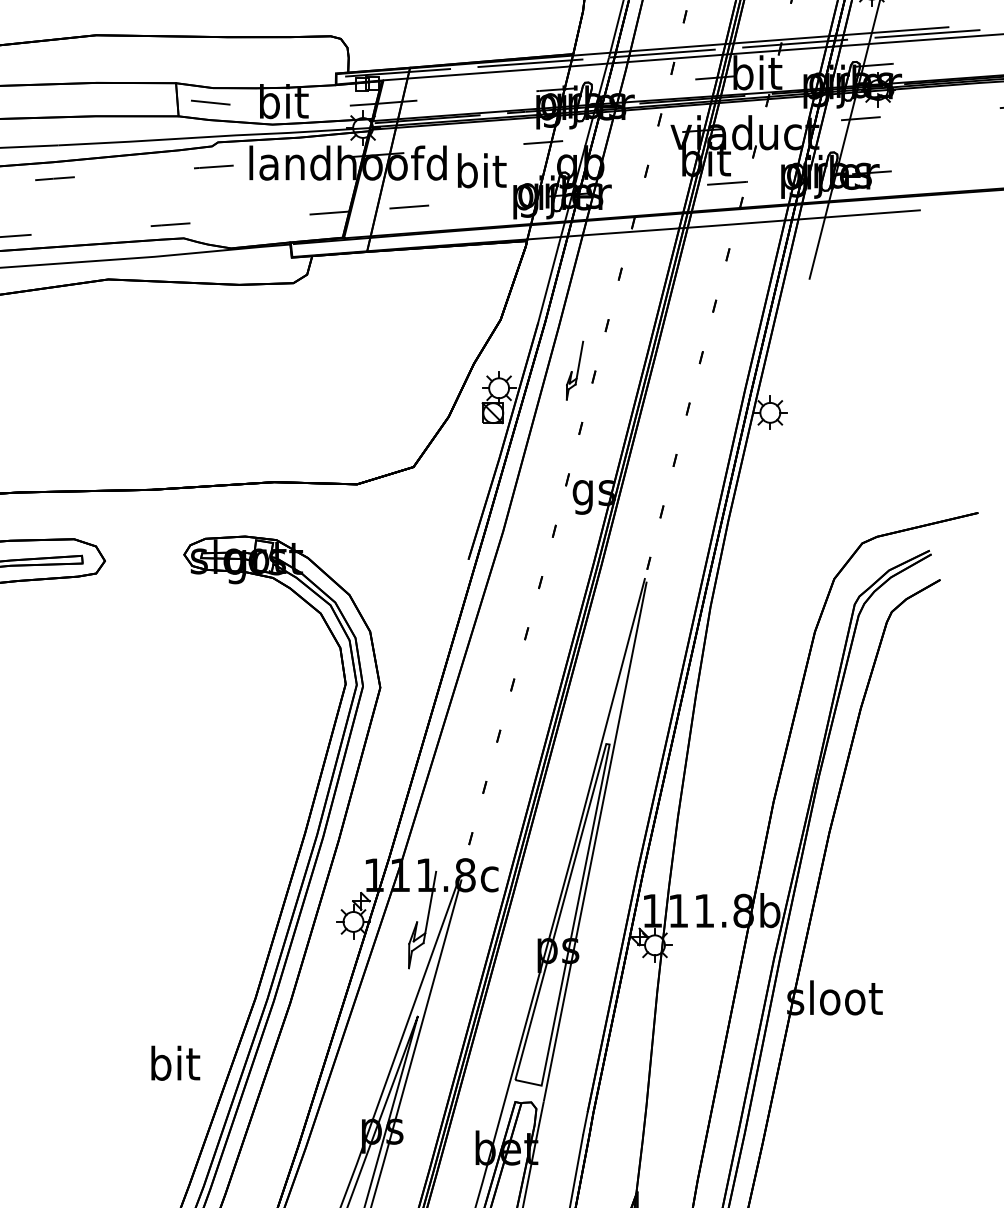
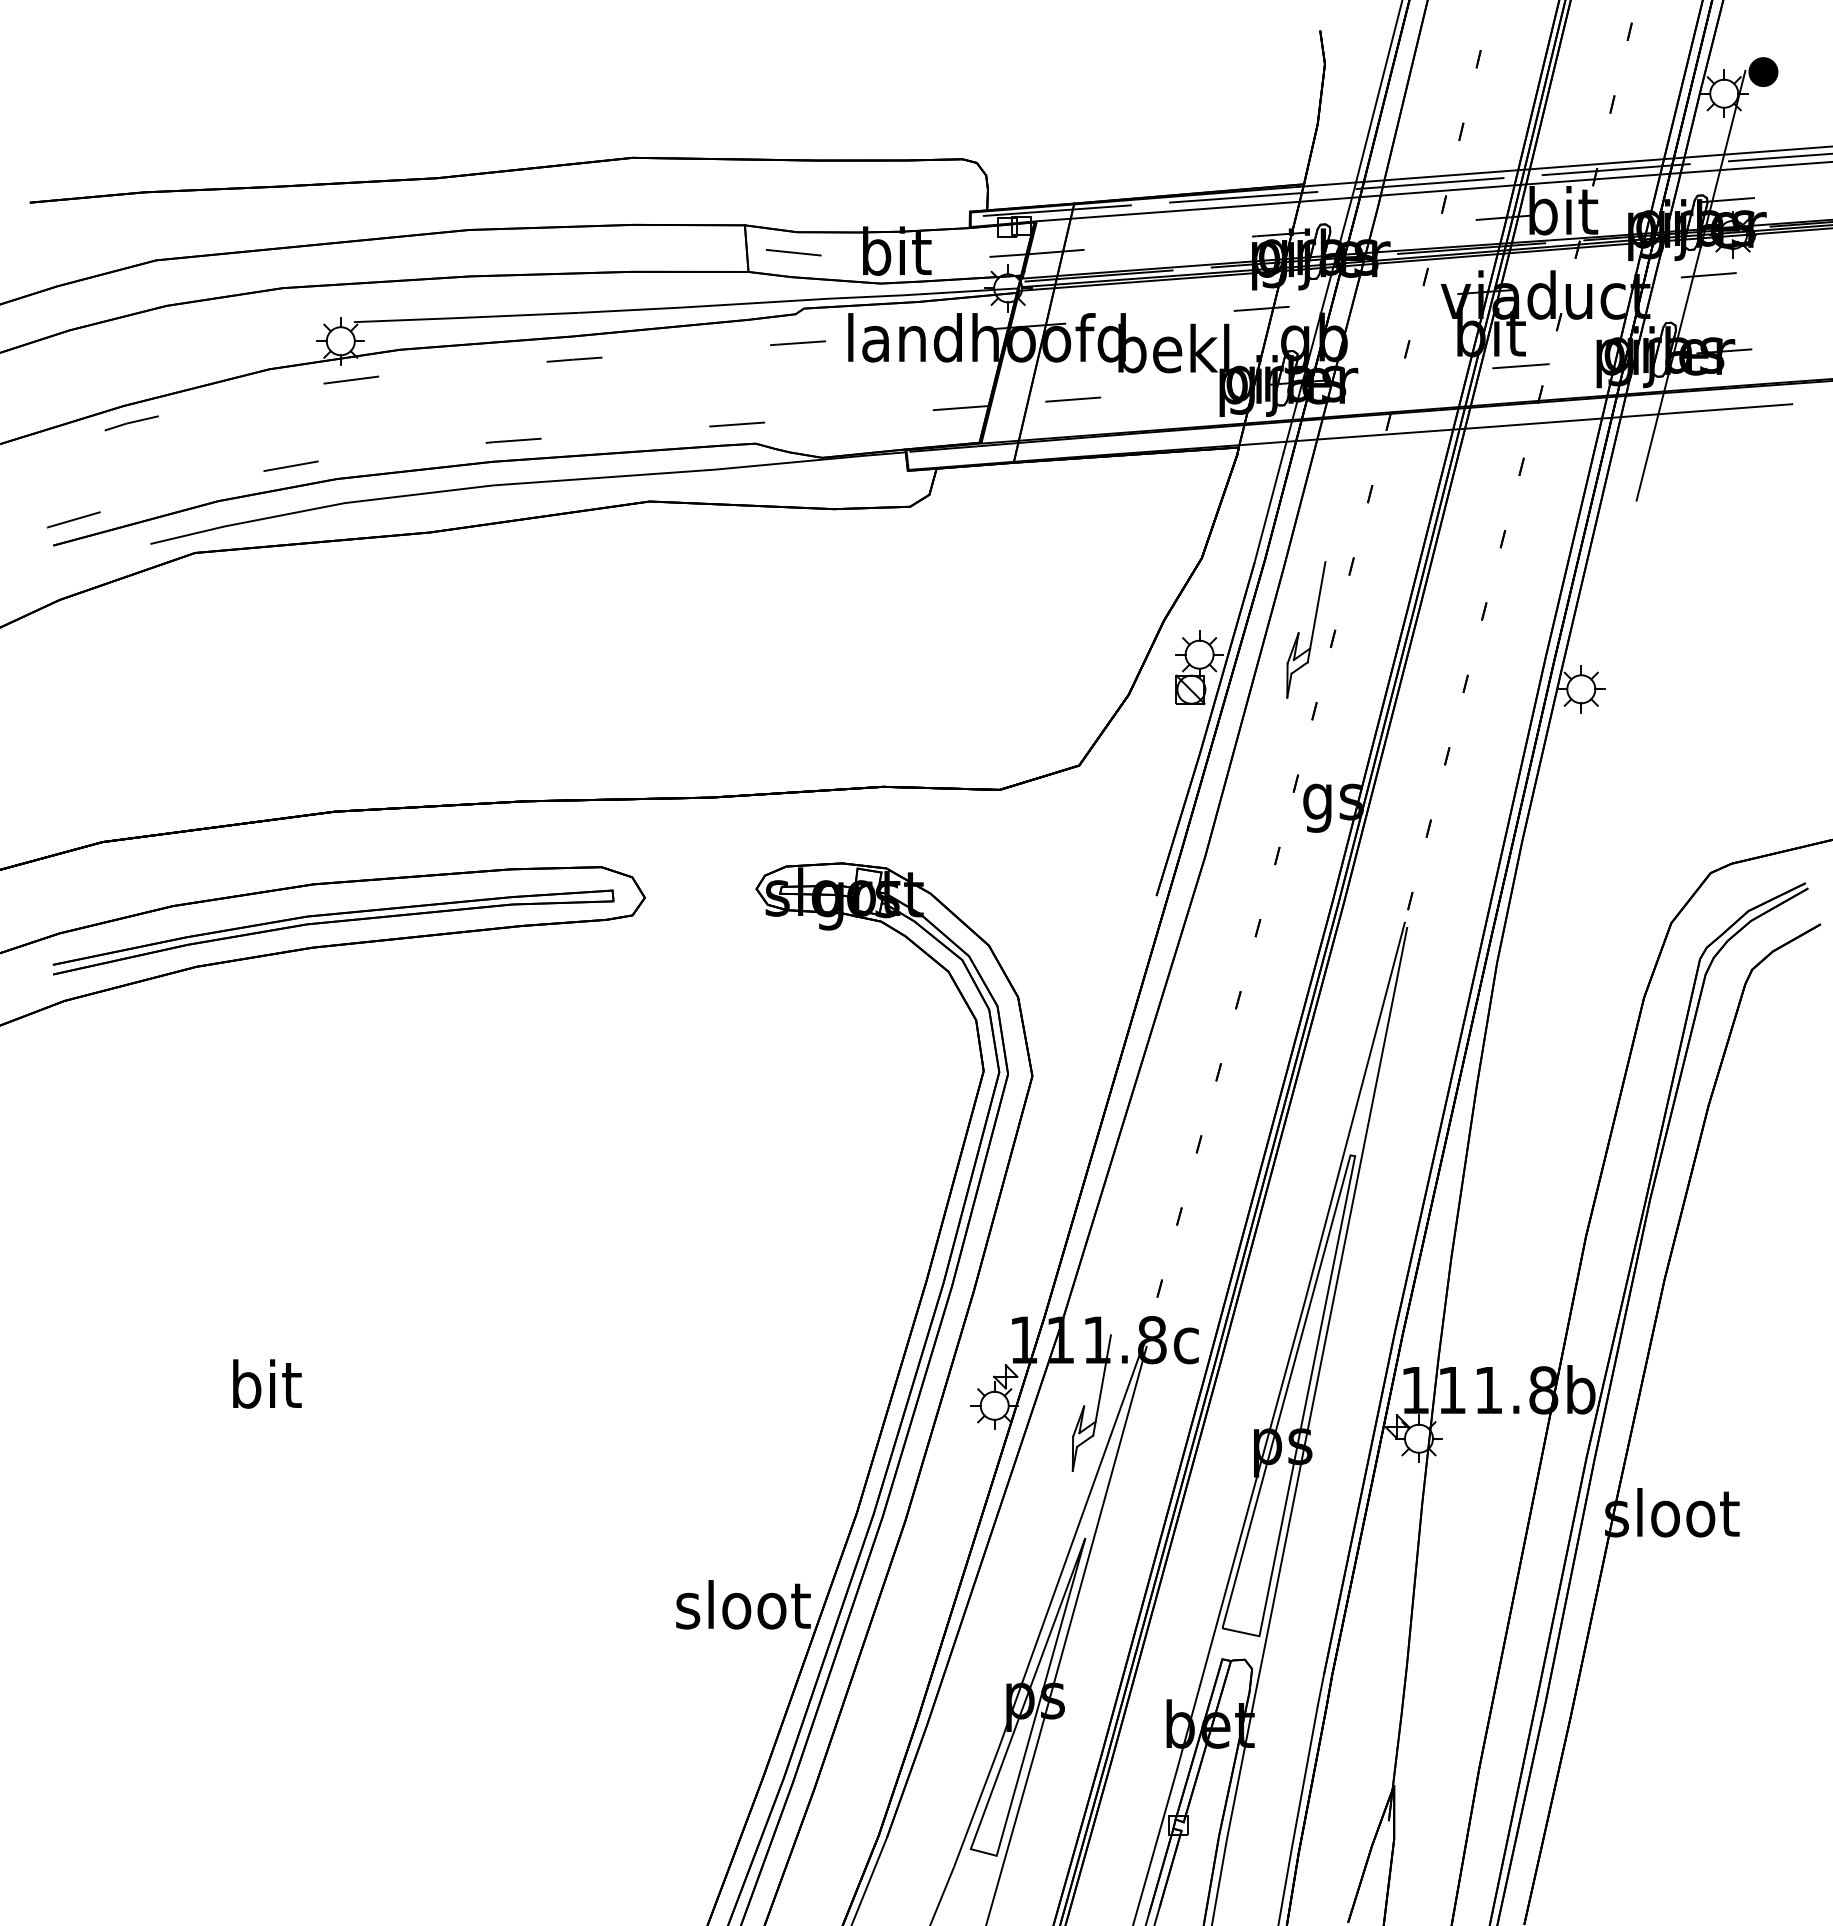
text: (480, 170) -> (1173, 348), bit -> bekl
part: (575, 370) -> (1306, 629), size x1.67
text: (175, 1063) -> (743, 1604), bit -> sloot

